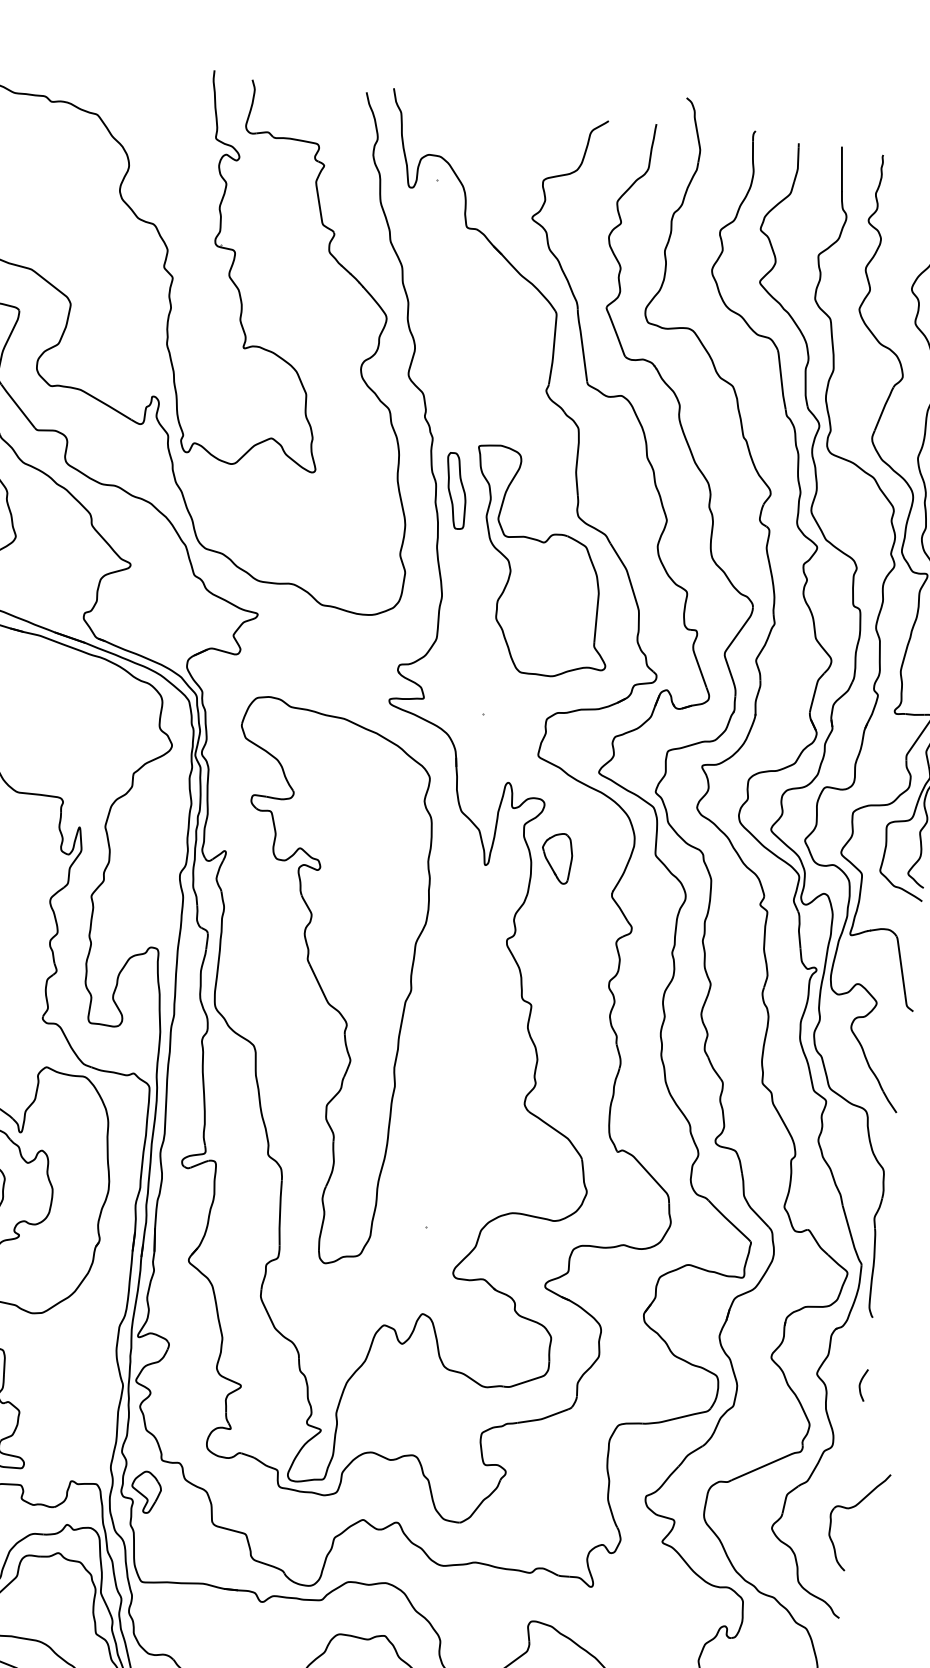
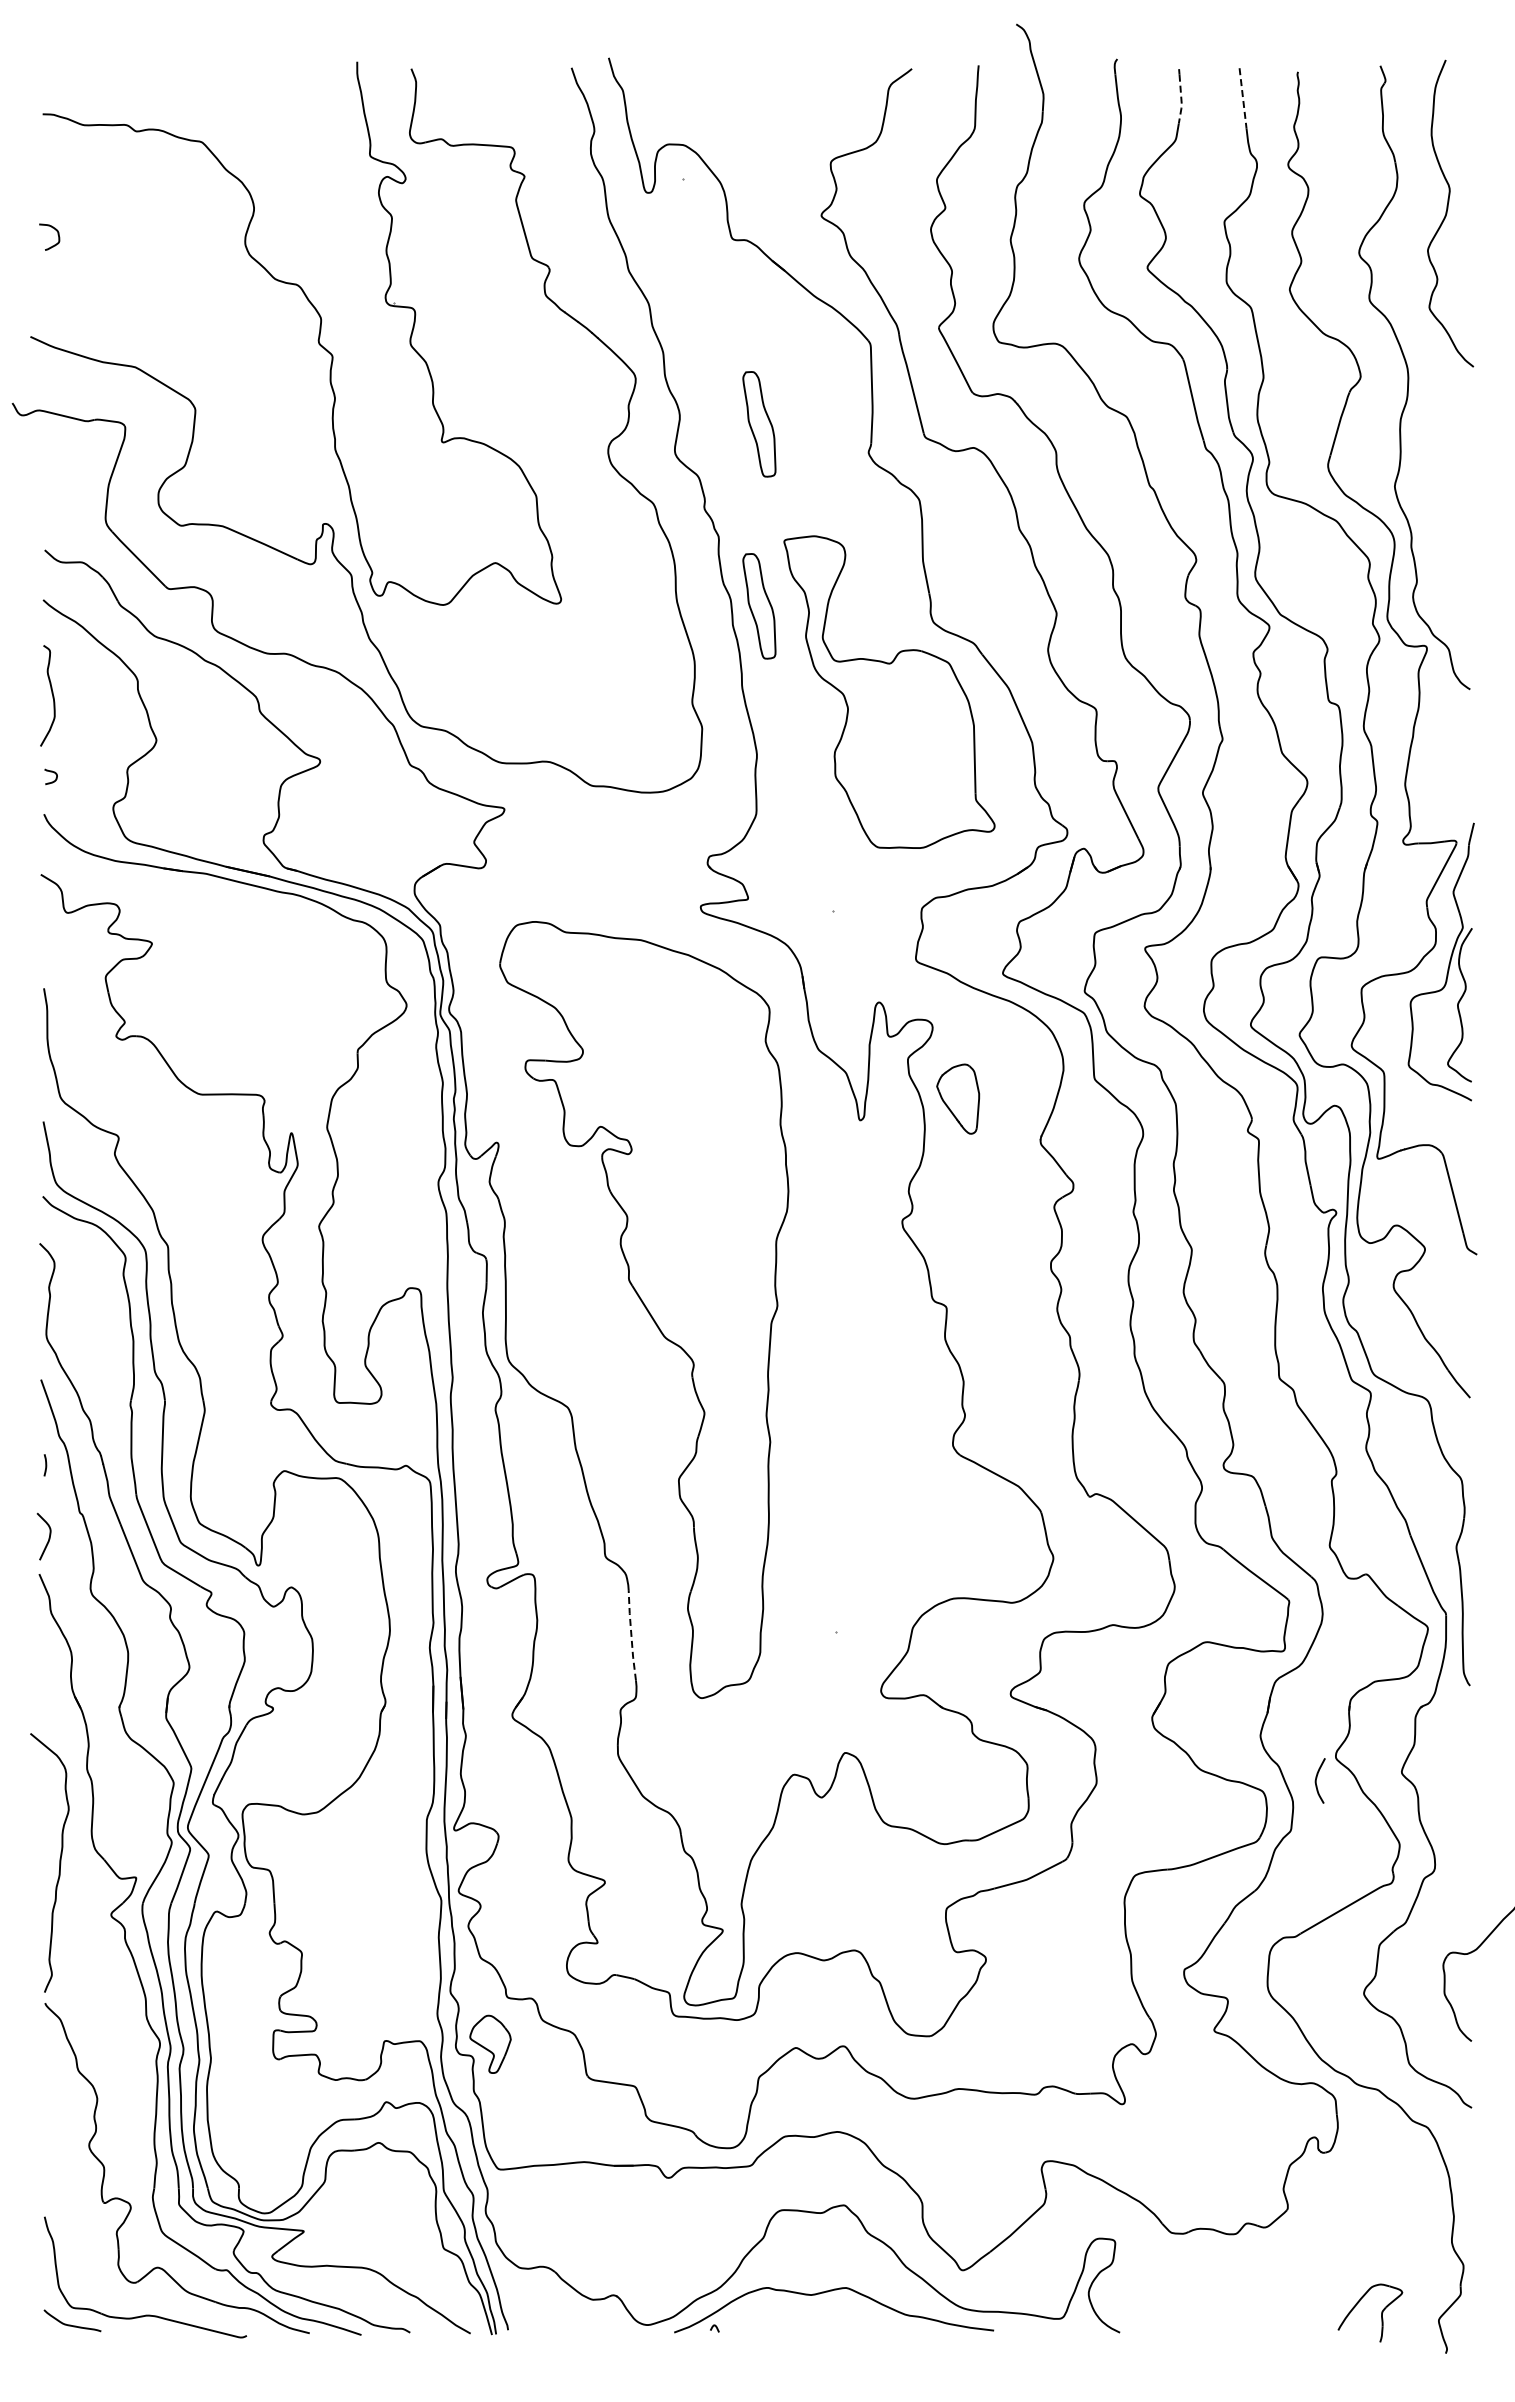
line: (797, 165) -> (1181, 100), solid -> dashed
line: (842, 169) -> (1243, 98), solid -> dashed
part: (470, 361) -> (759, 424), added
line: (280, 1212) -> (631, 1635), solid -> dashed
curve: (861, 1383) -> (1317, 1778), moved

